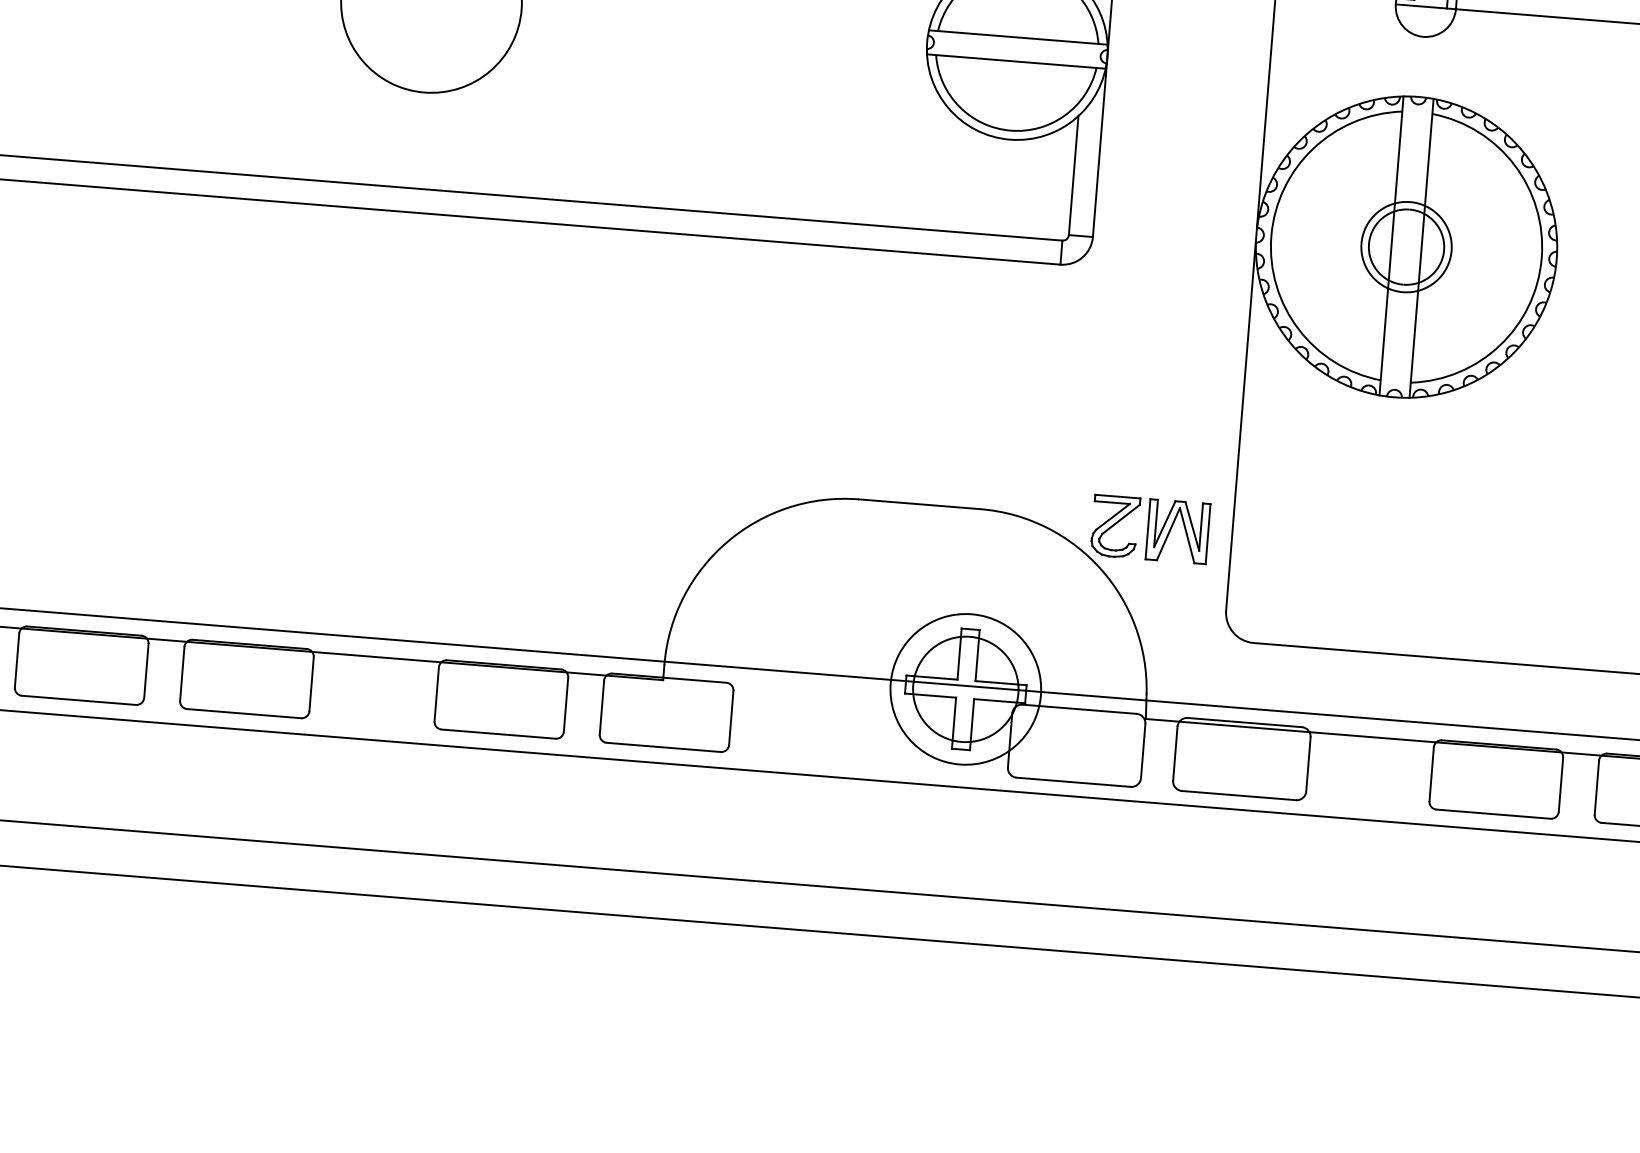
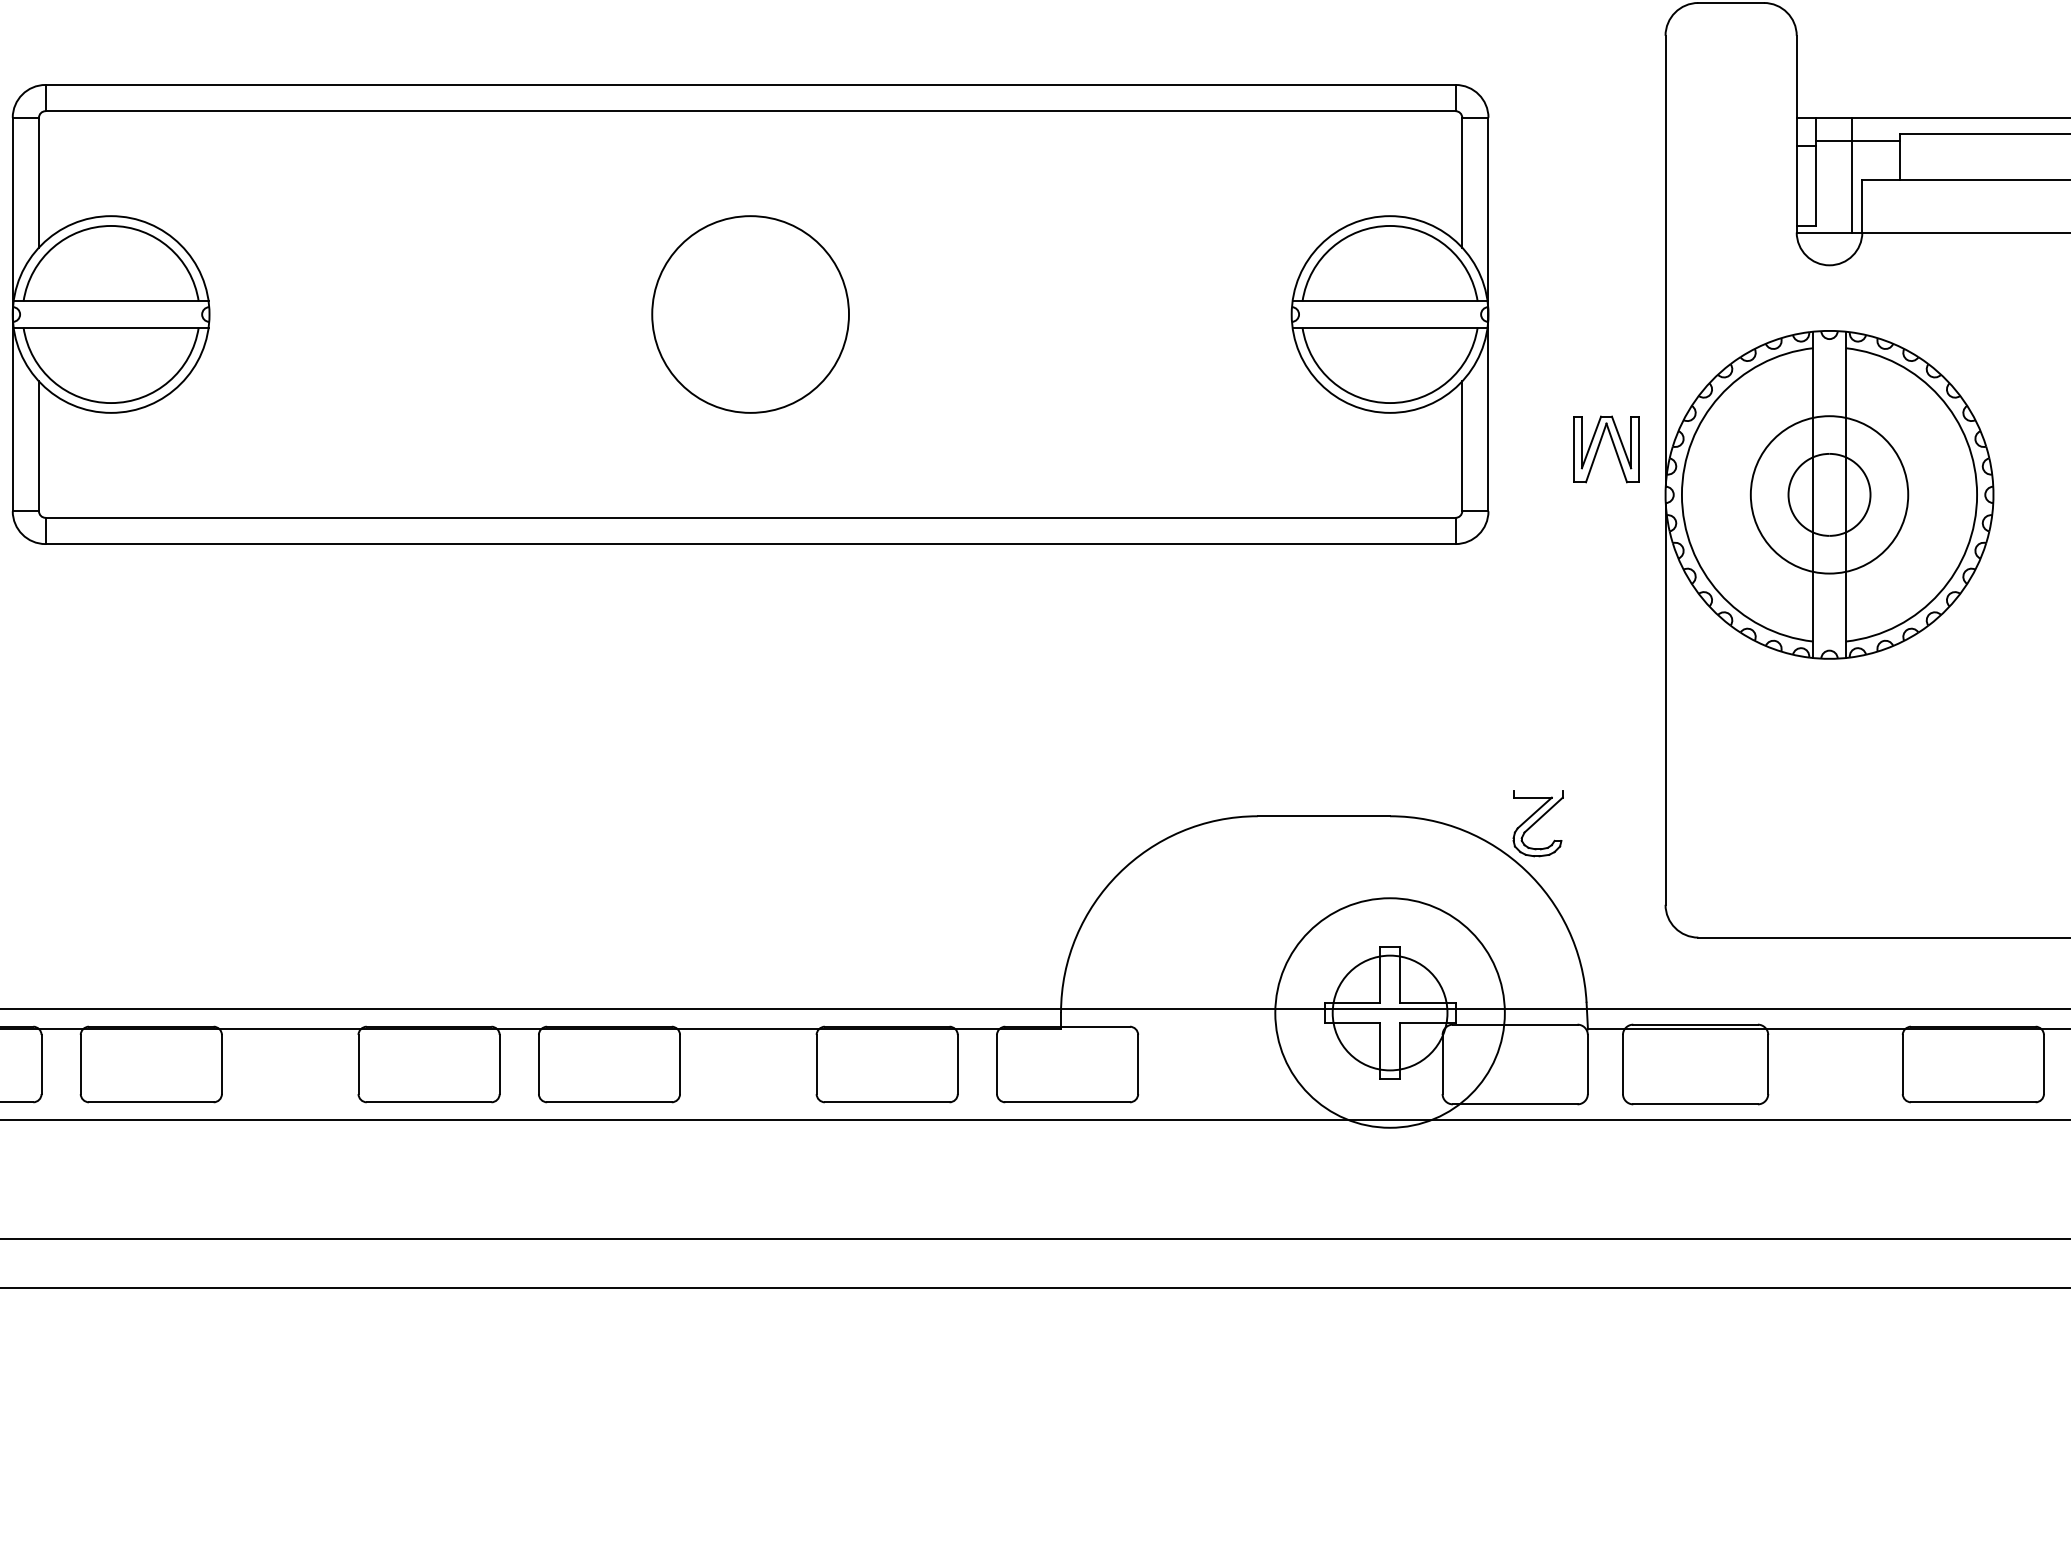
circle: (1406, 246) -> (1829, 494), size x1.6
line: (1117, 496) -> (1537, 790), removed
part: (1171, 529) -> (1599, 447), moved
circle: (966, 689) -> (1390, 1013), size x1.4

